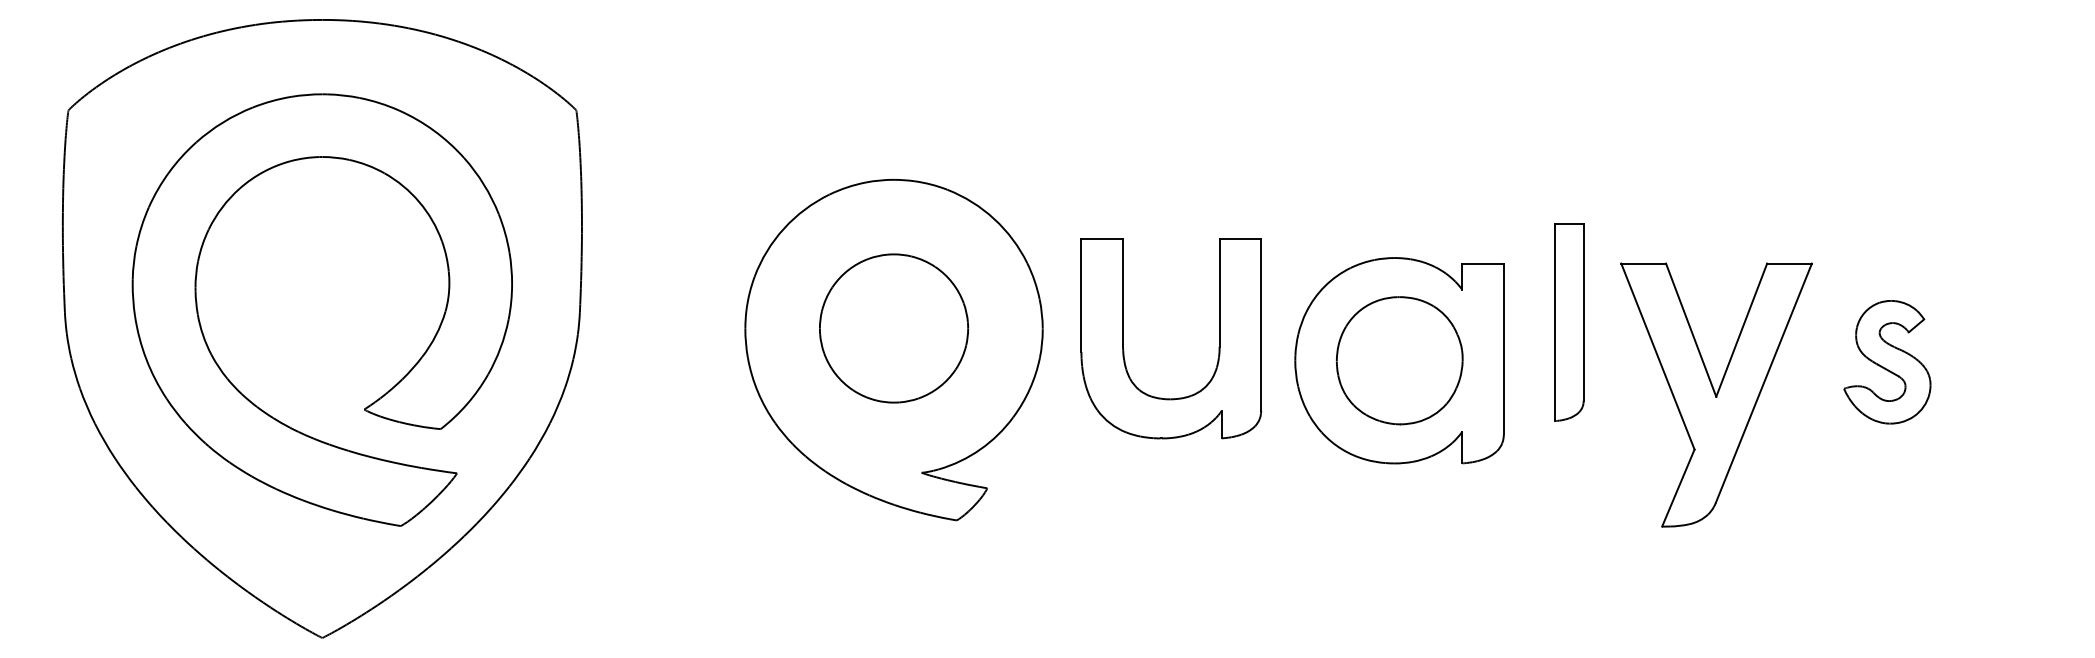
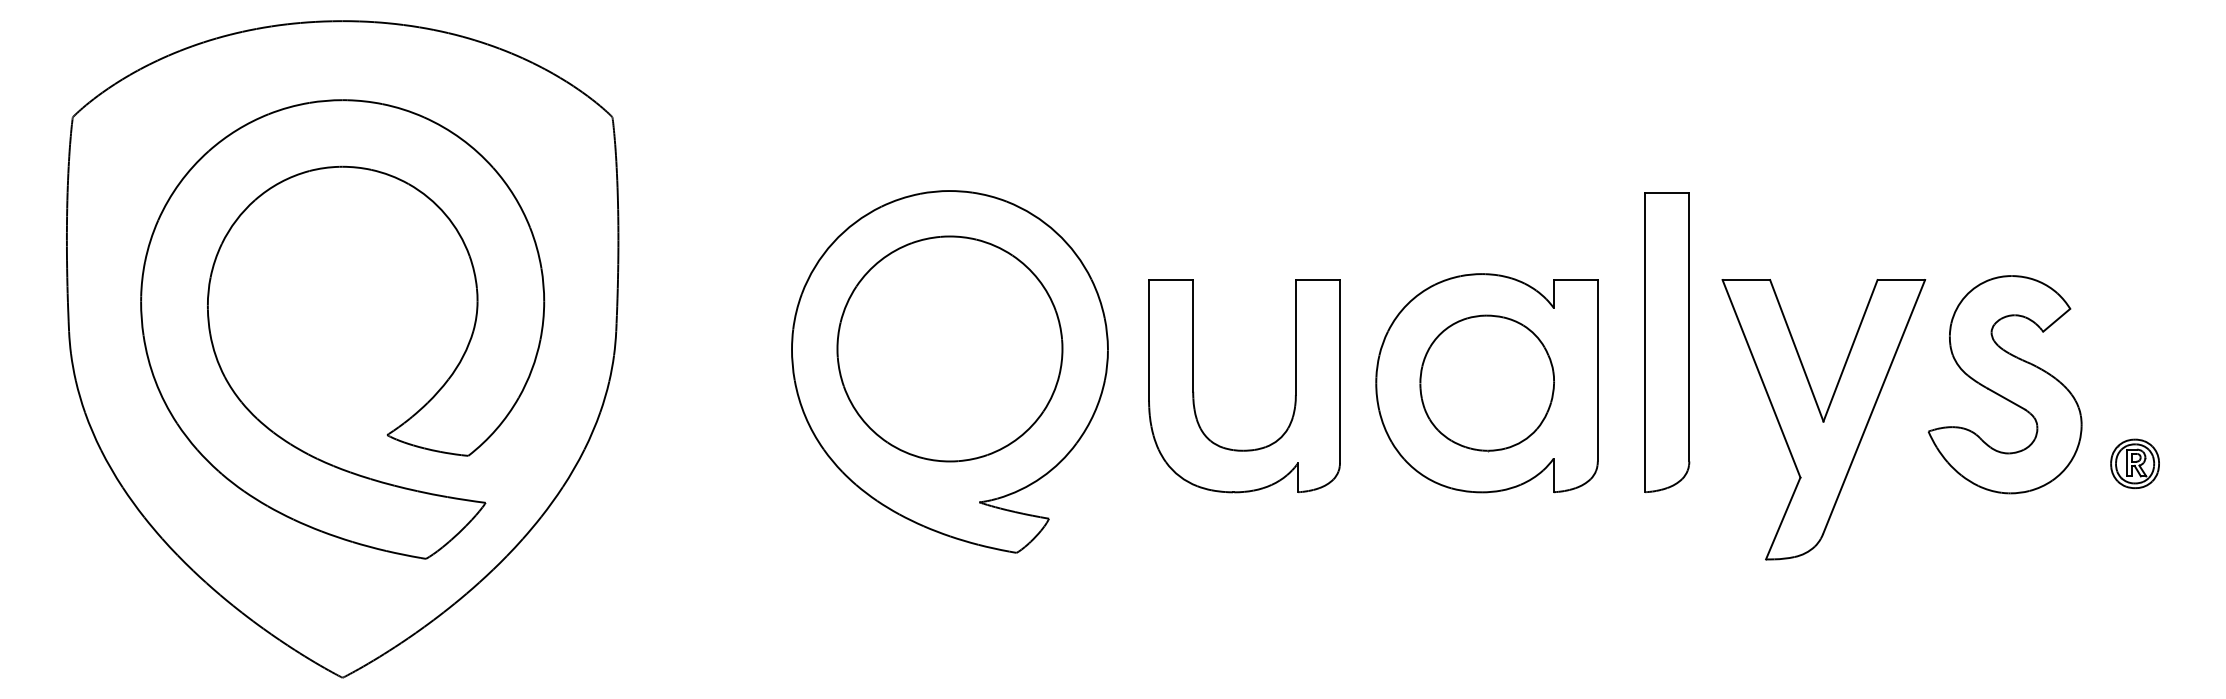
part: (1568, 322) -> (1666, 342), size x1.43
part: (893, 328) -> (949, 348), size x1.43
part: (1218, 347) -> (1294, 395), moved
part: (1887, 362) -> (2005, 385), size x1.67
part: (2009, 436) -> (2135, 463), added

